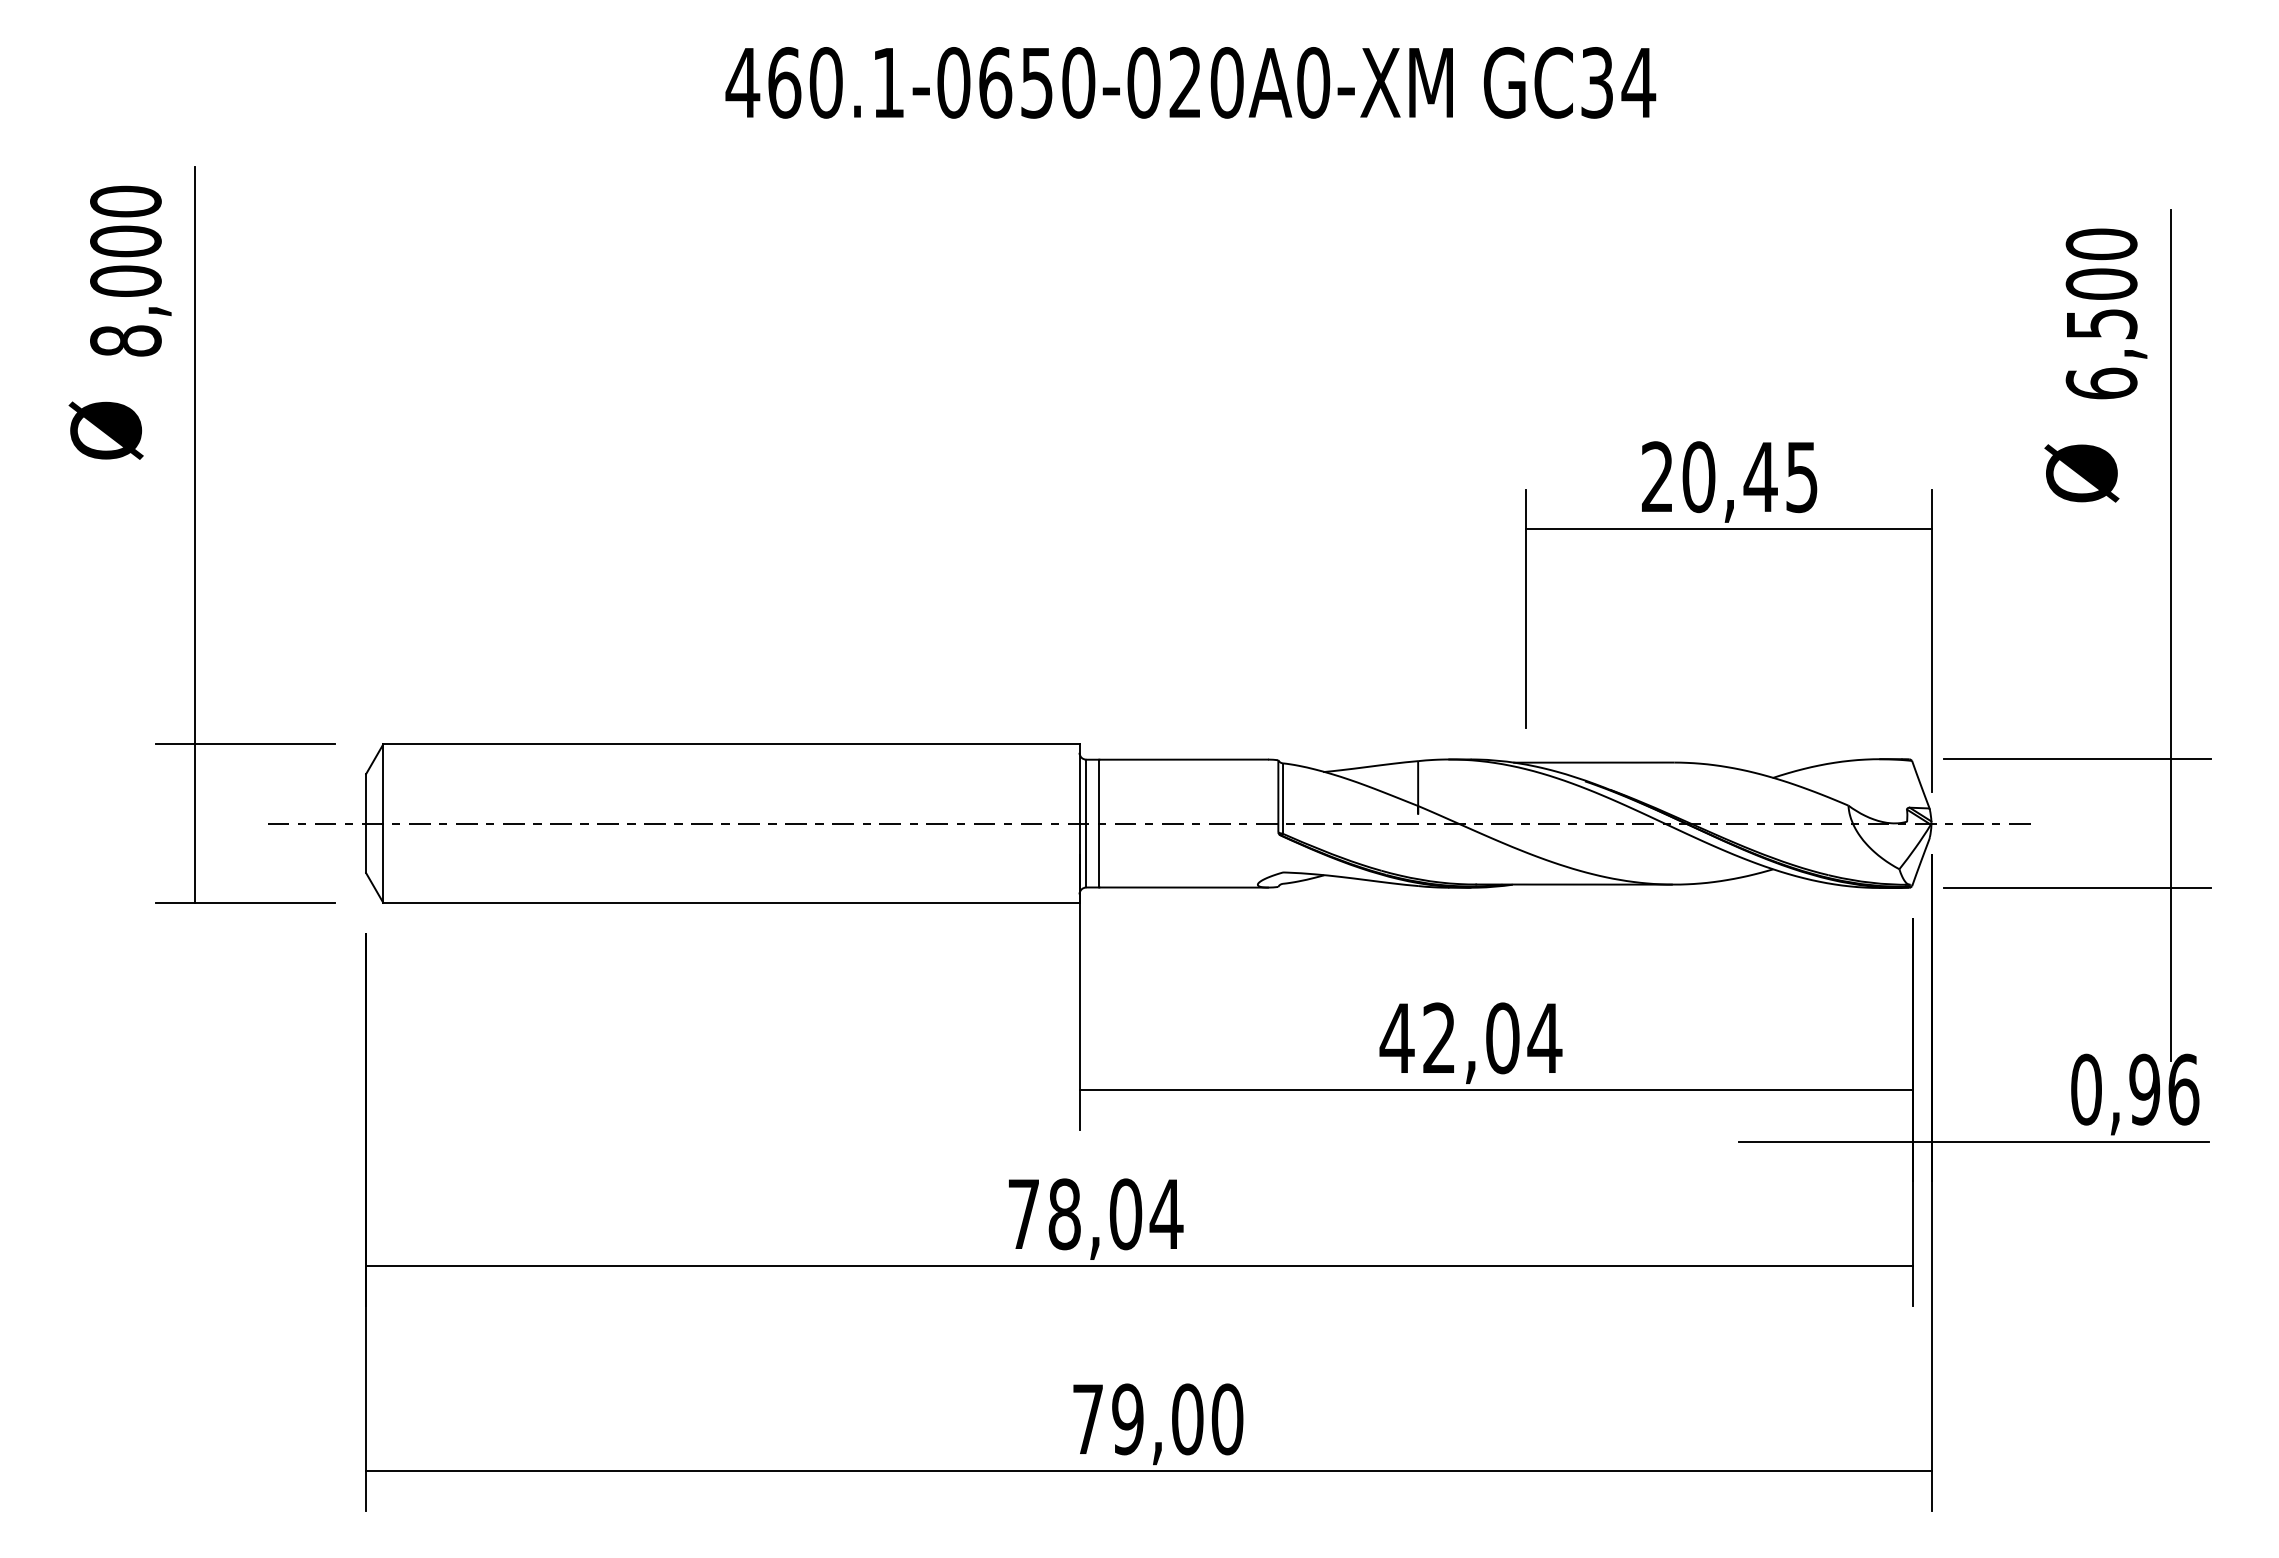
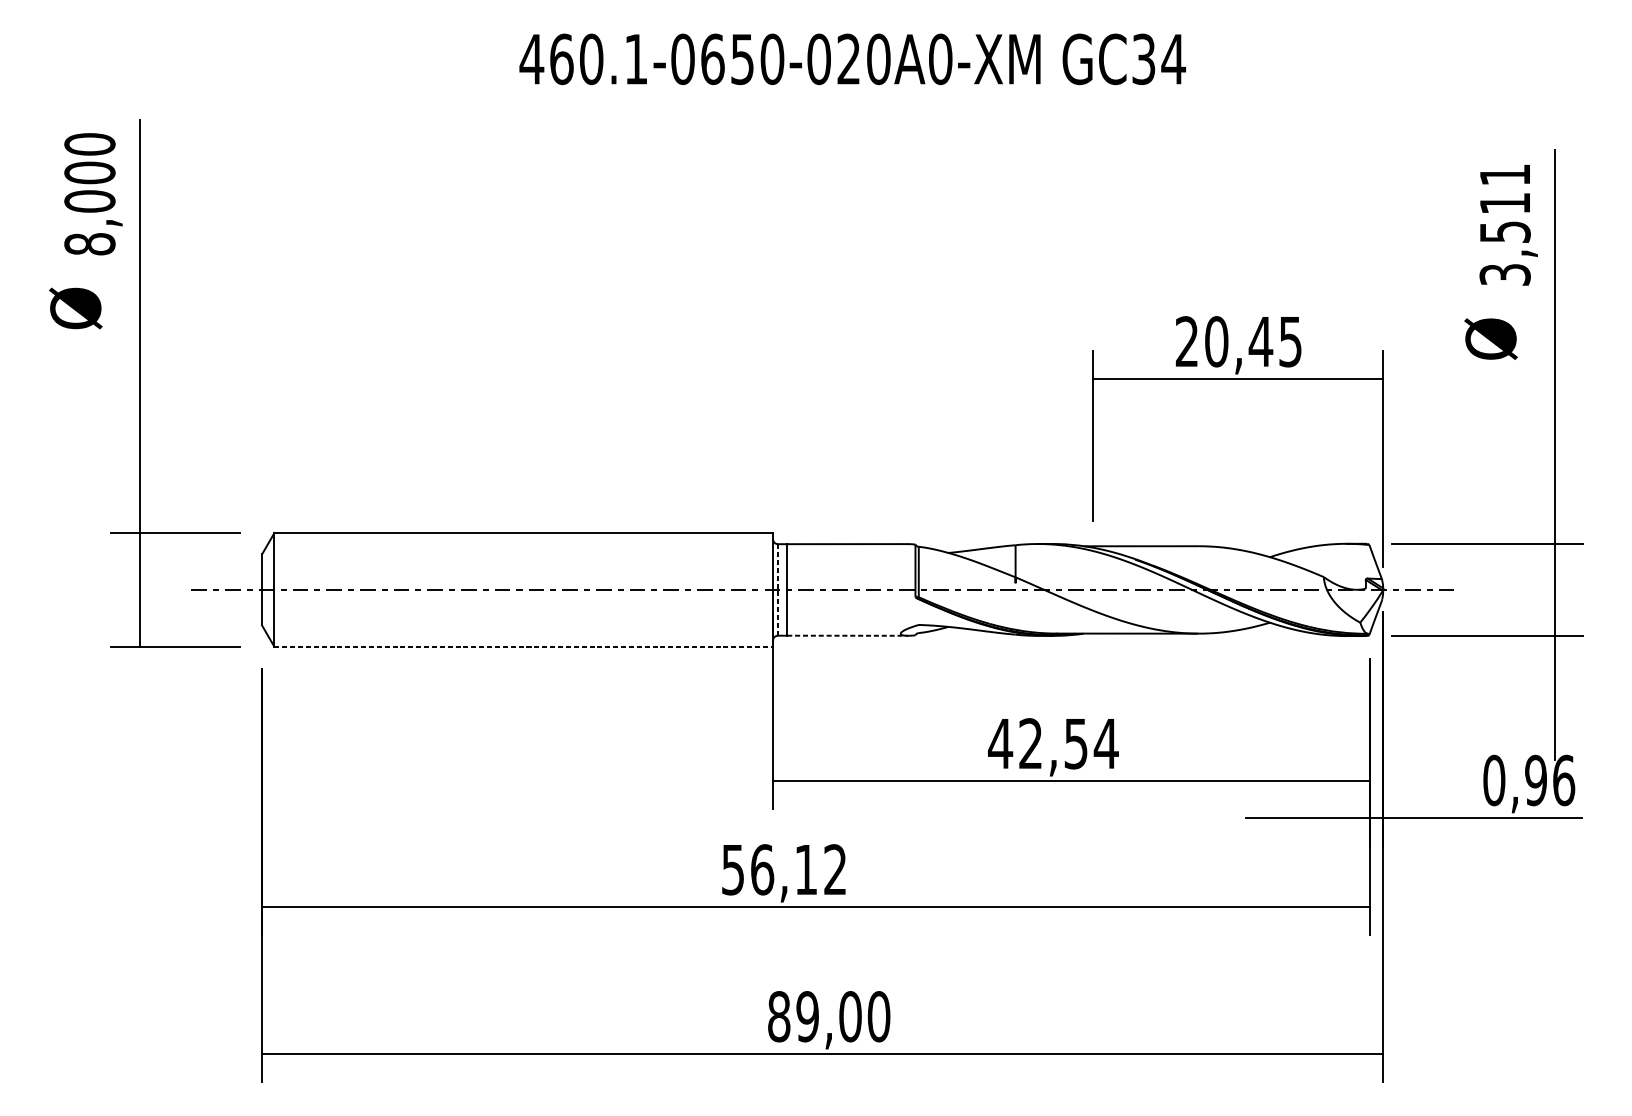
text: (2101, 313) -> (1505, 224), 6,500 -> 3,511
line: (1086, 823) -> (778, 589), solid -> dashed
line: (1184, 887) -> (848, 635), solid -> dashed
line: (731, 902) -> (523, 646), solid -> dashed
text: (1502, 1038) -> (1076, 743), 42,04 -> 42,54
text: (1095, 1214) -> (784, 869), 78,04 -> 56,12
text: (1087, 1419) -> (778, 1016), 79,00 -> 89,00

